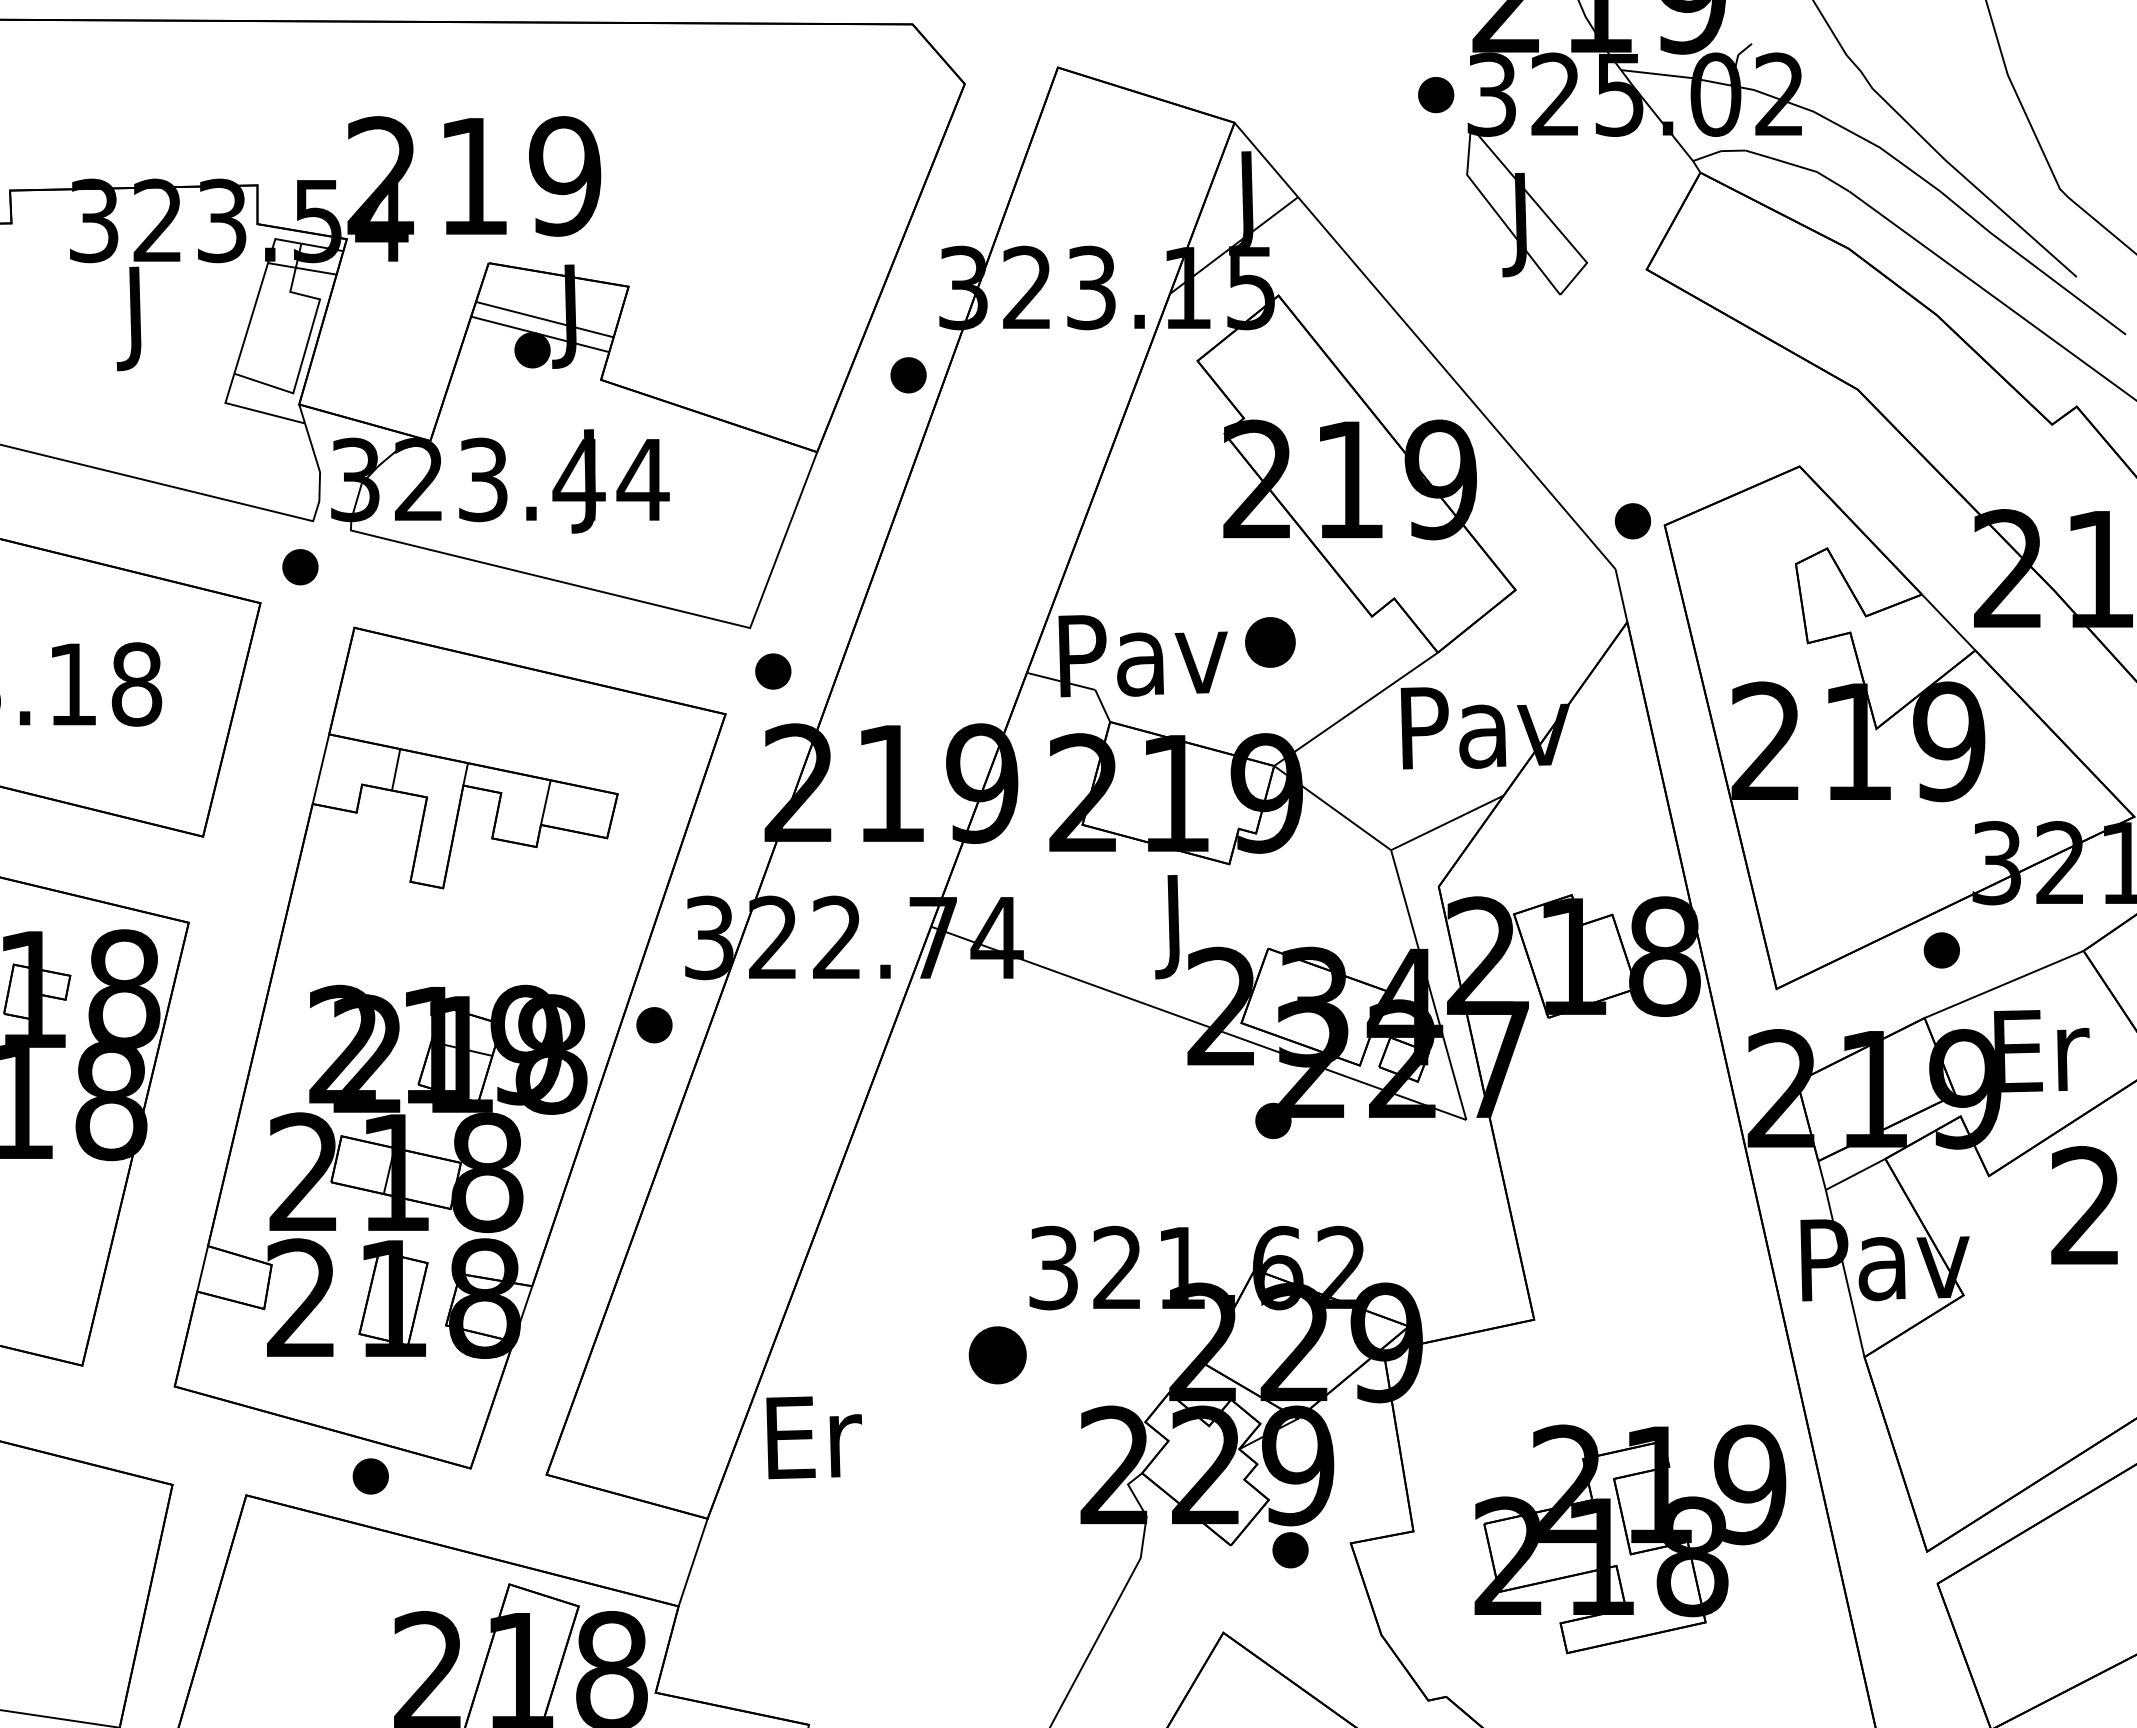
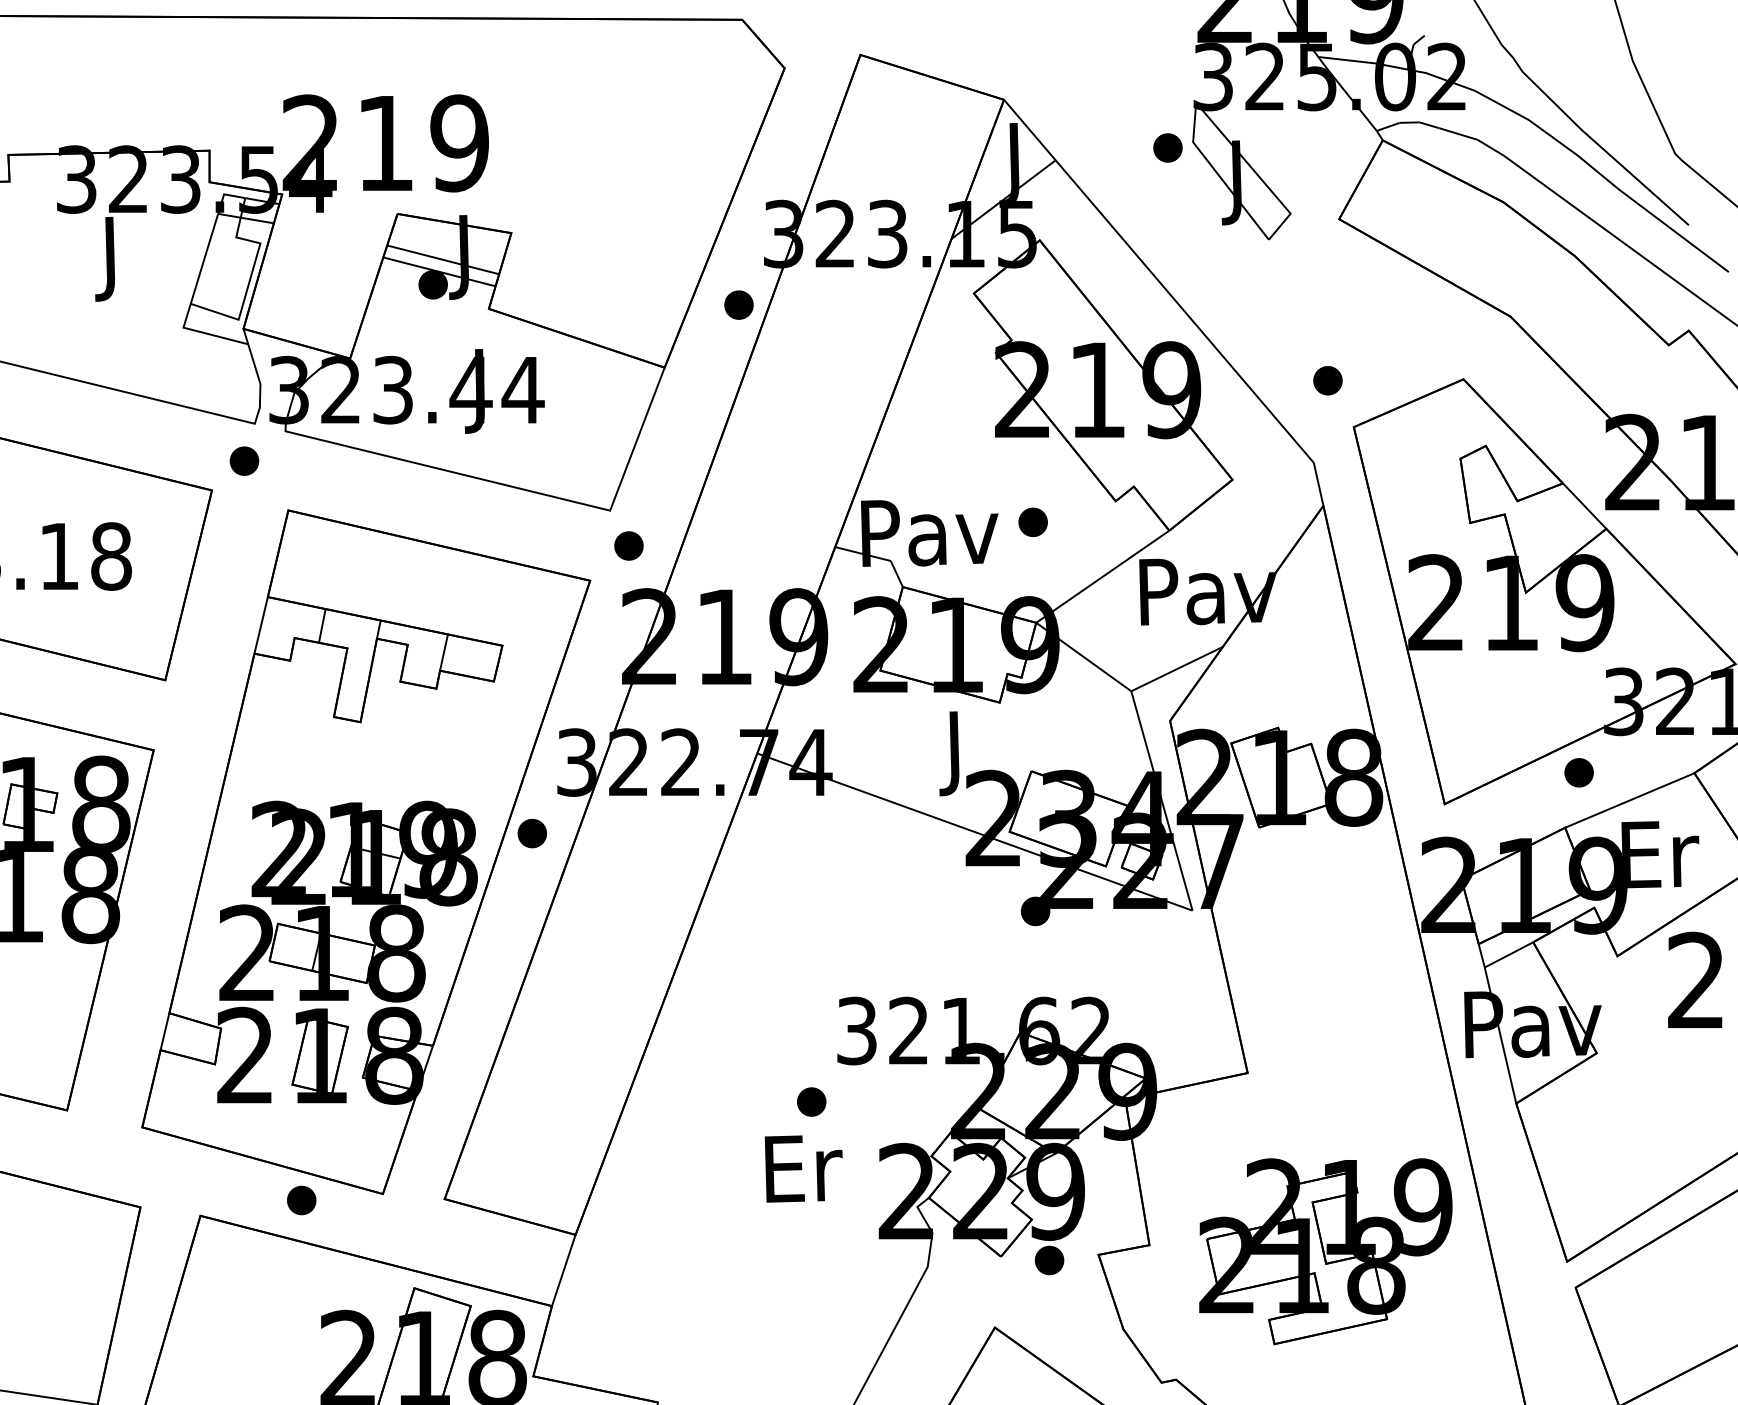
part: (1436, 95) -> (1168, 148), moved
part: (1632, 521) -> (1327, 380), moved
part: (1270, 642) -> (1033, 522), size x0.71
part: (998, 1355) -> (812, 1102), size x0.62
text: (814, 1437) -> (803, 1168), moved

